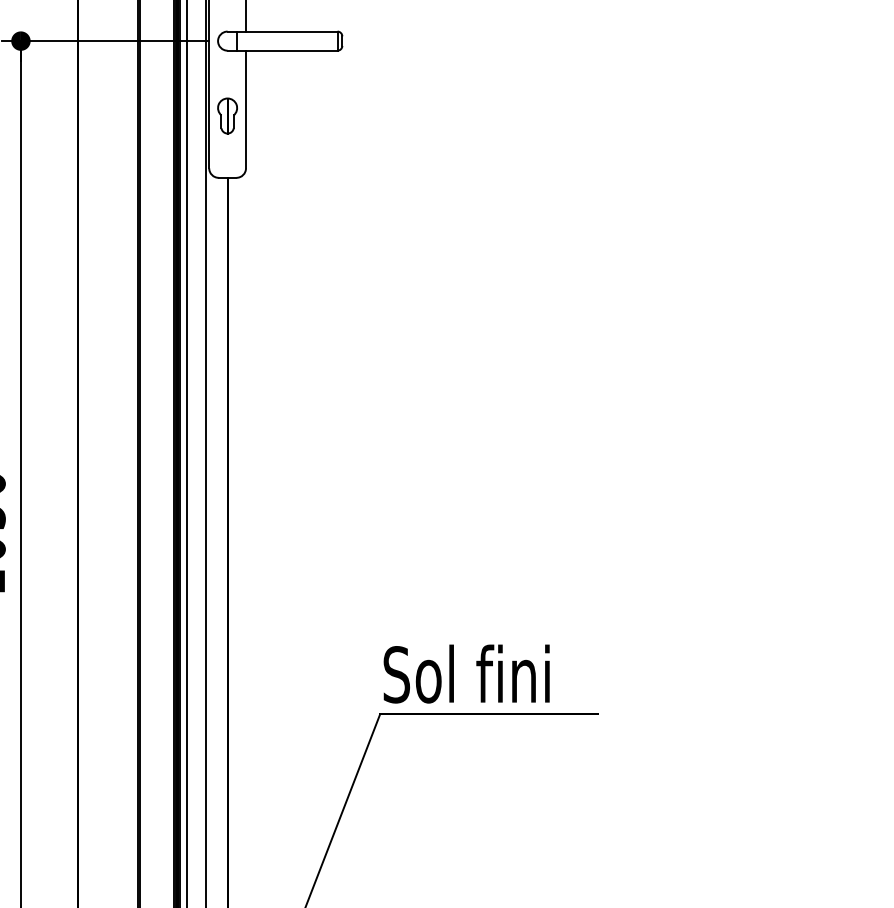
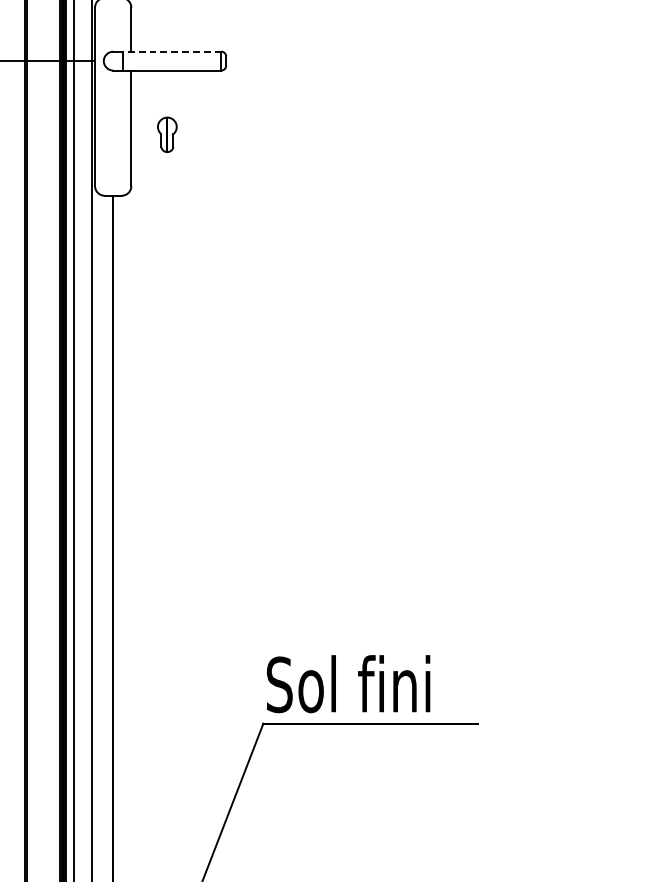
line: (286, 31) -> (171, 51), solid -> dashed
part: (227, 115) -> (167, 134), moved

